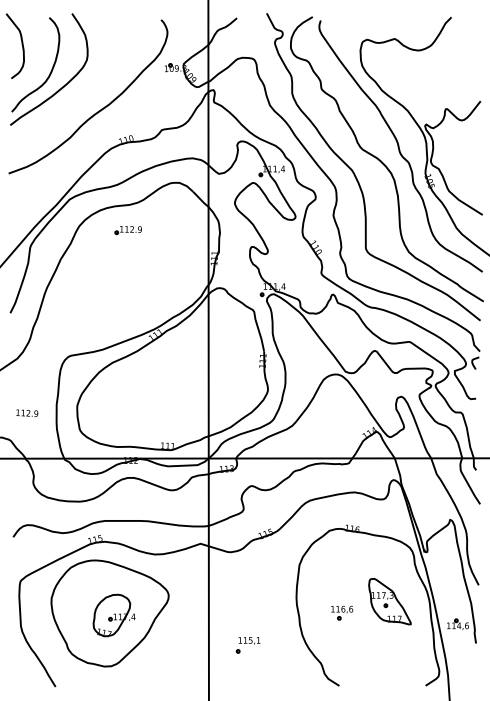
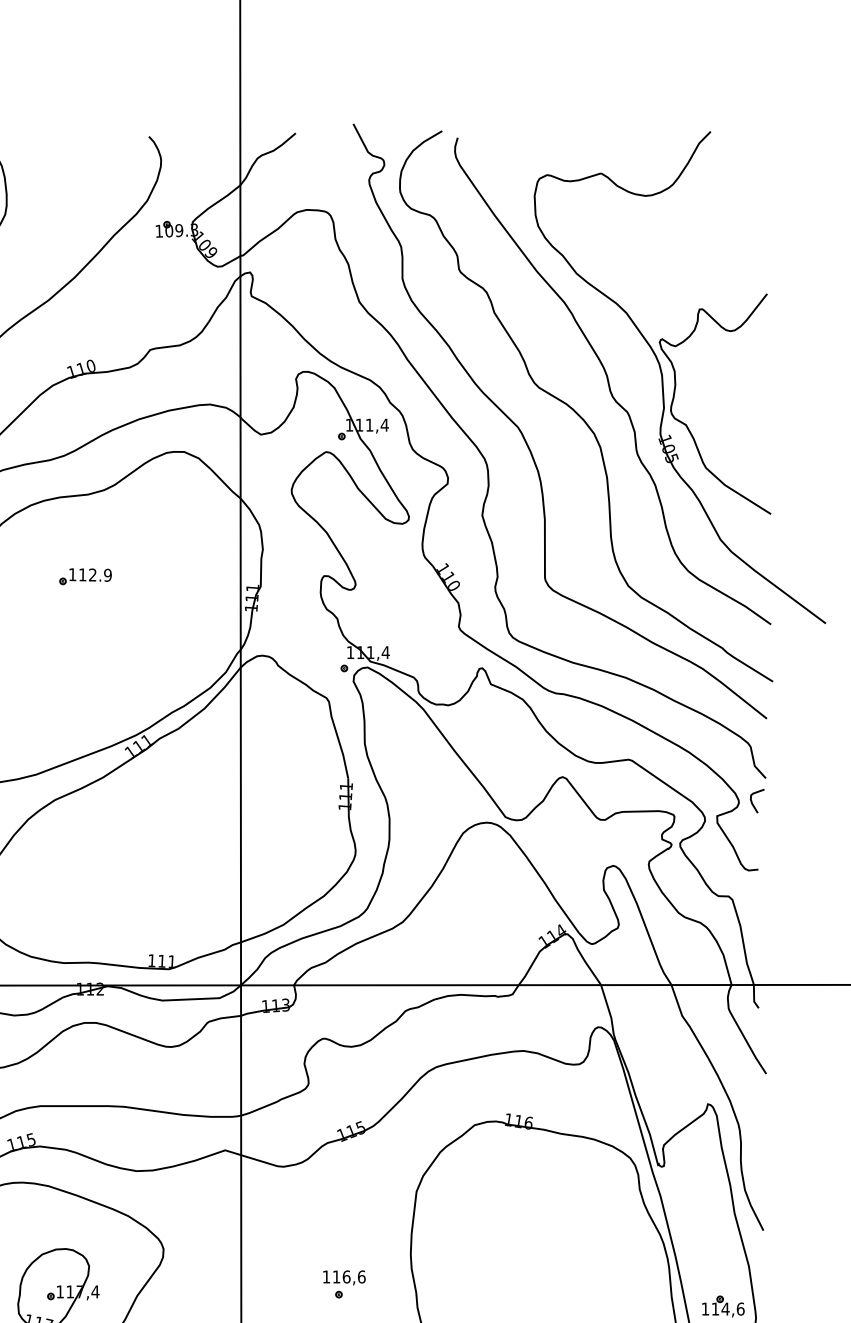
part: (127, 230) -> (83, 577), moved
part: (389, 601) -> (590, 1262), removed
part: (342, 612) -> (345, 1283), moved

